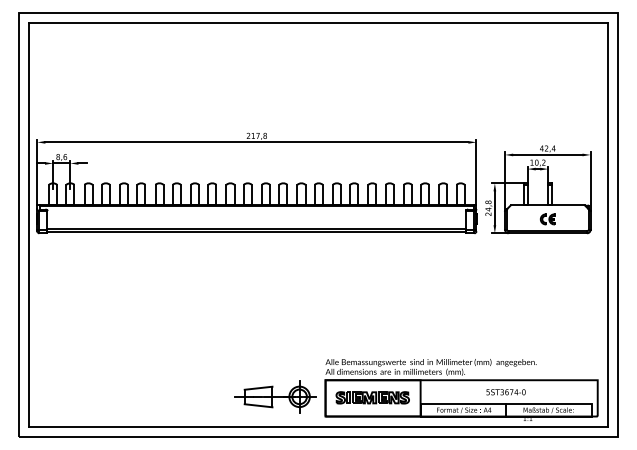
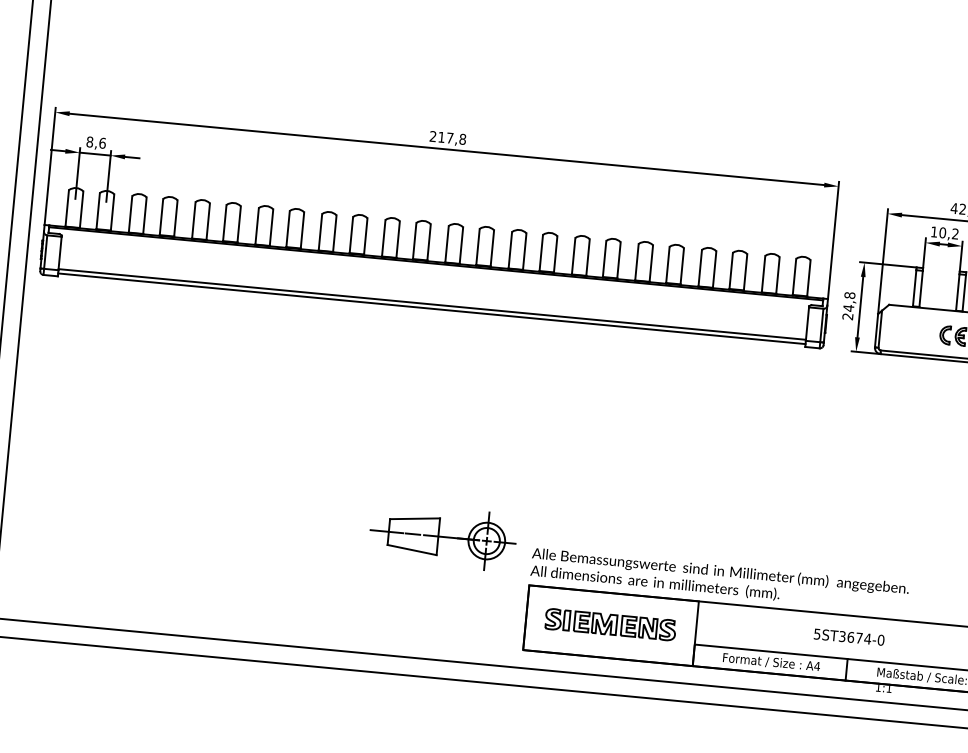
part: (275, 396) -> (443, 536), moved

